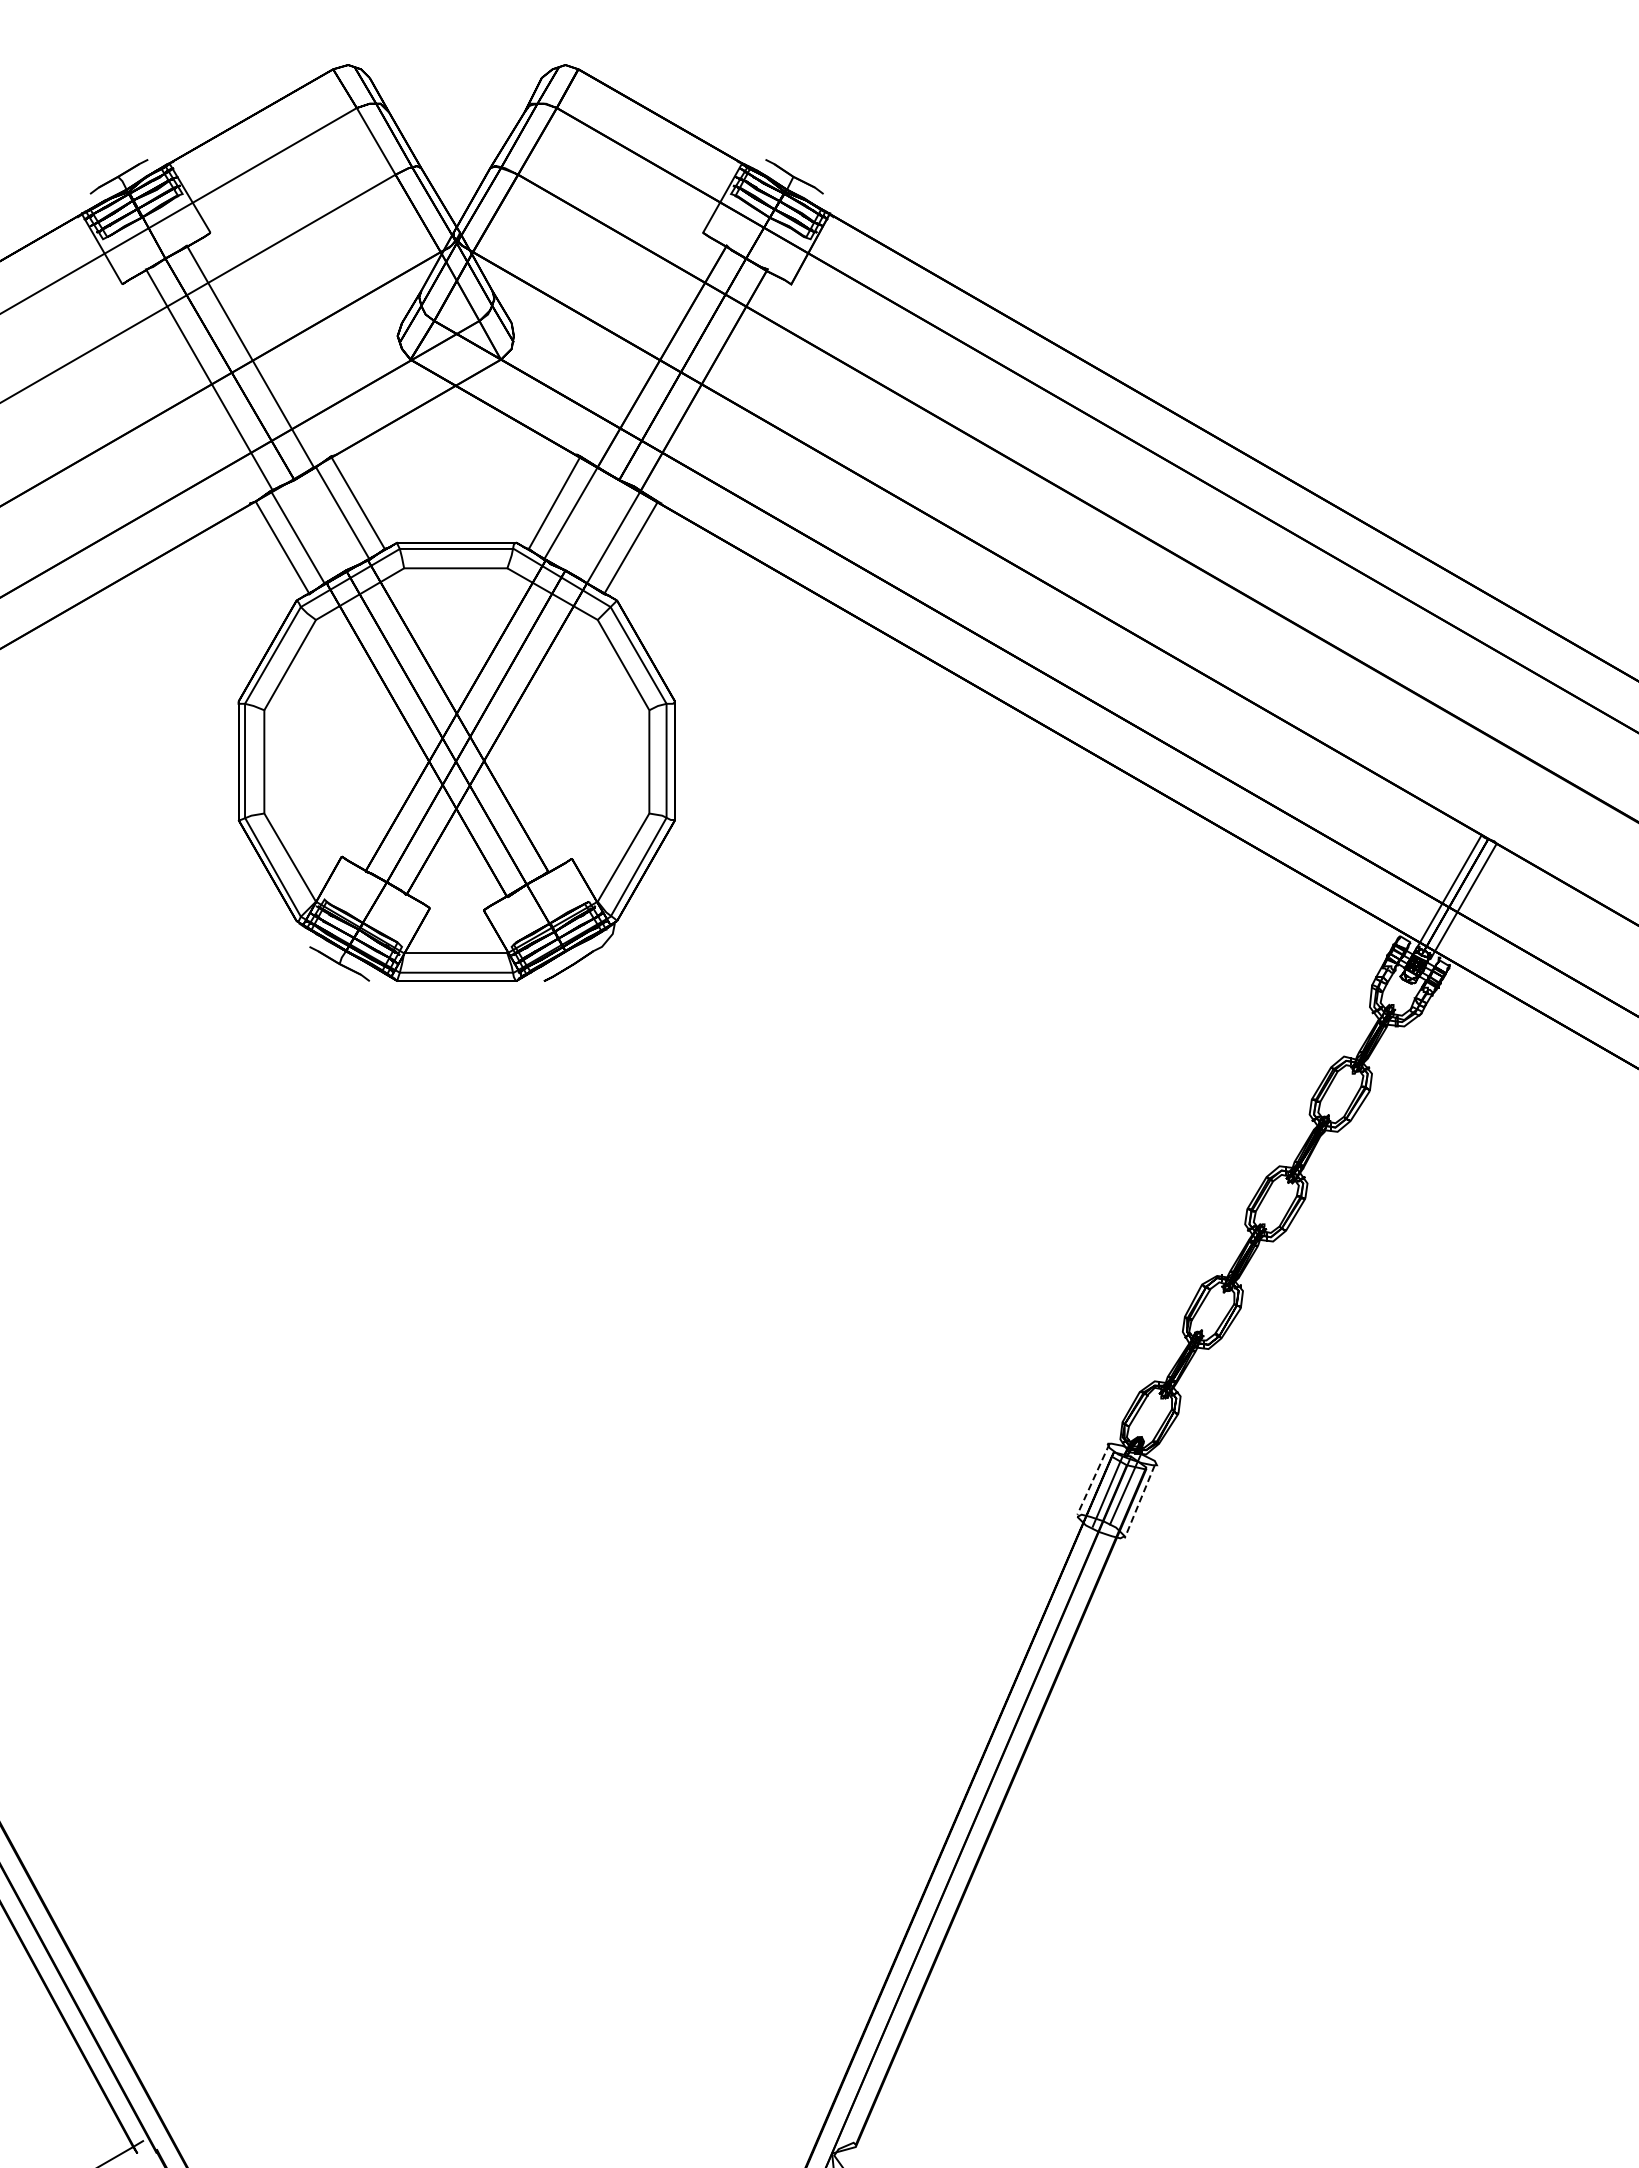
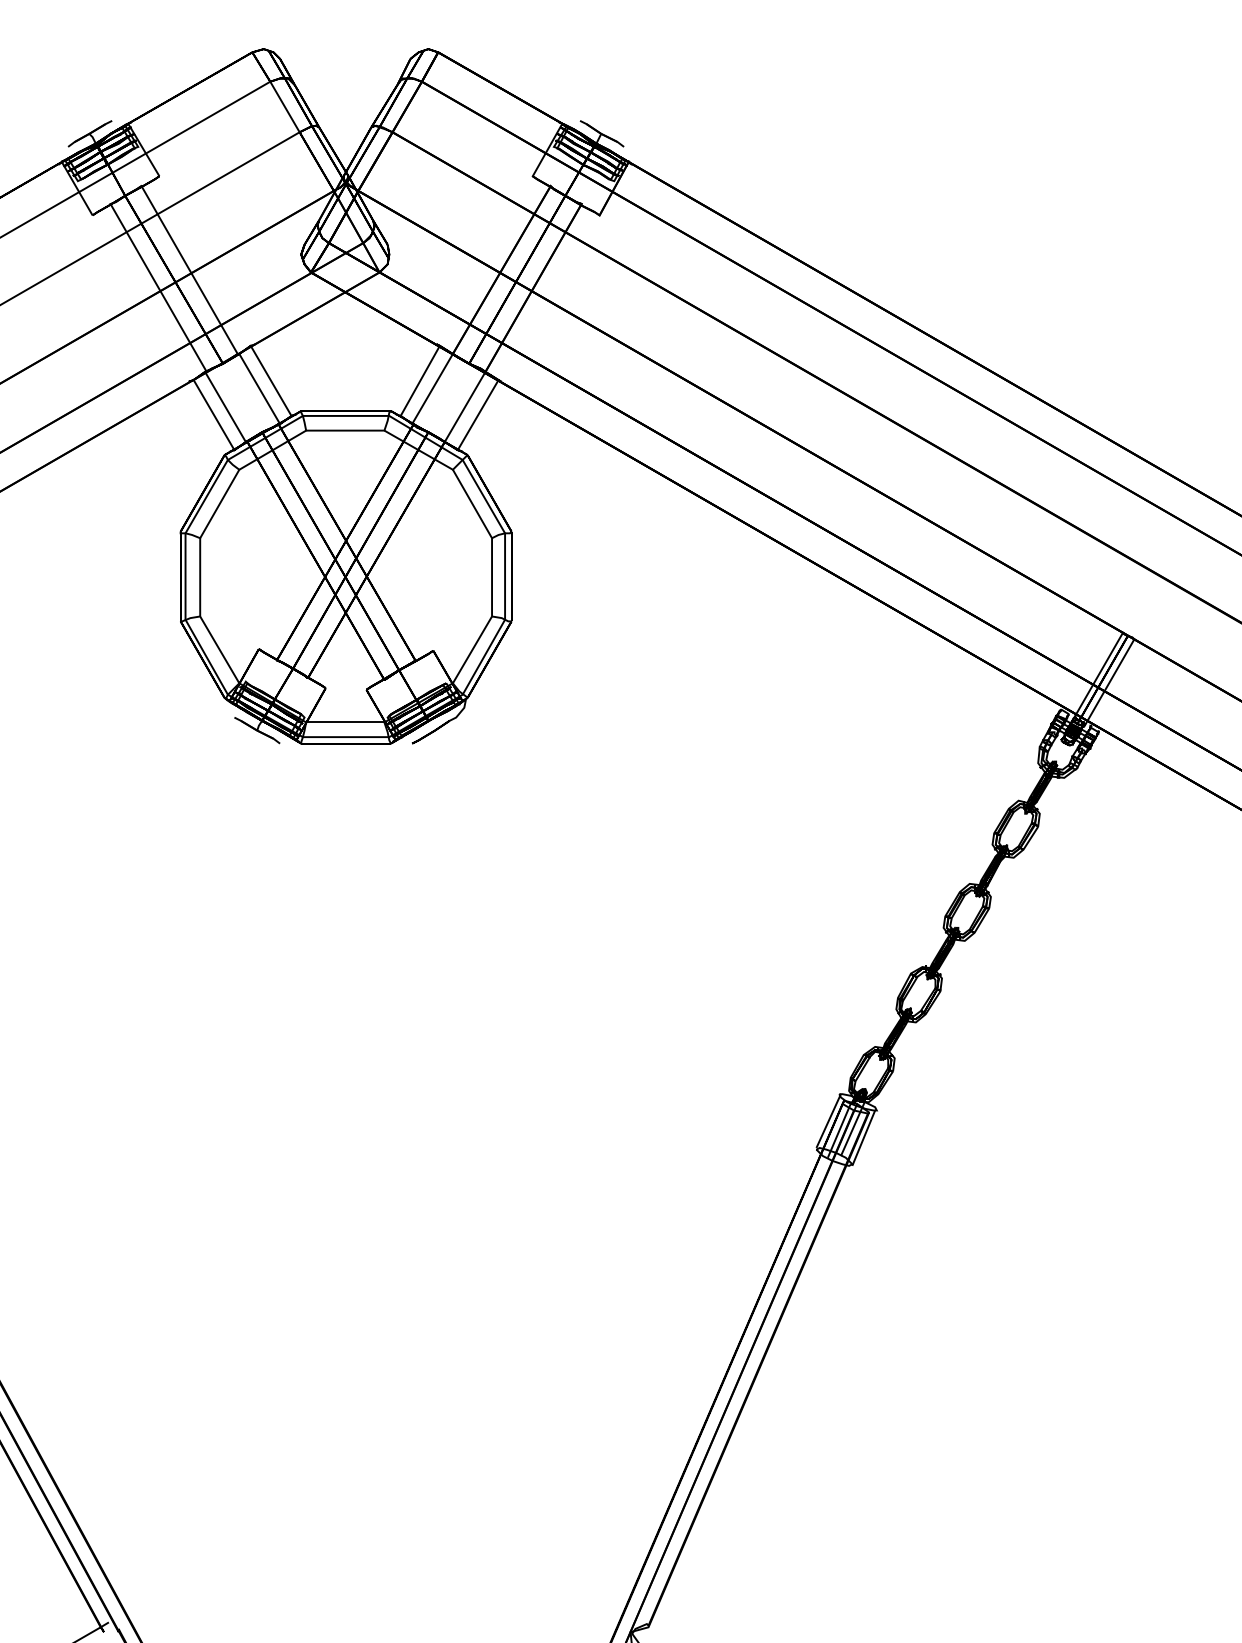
line: (1093, 1479) -> (828, 1121), dashed -> solid
line: (1139, 1501) -> (863, 1137), dashed -> solid

